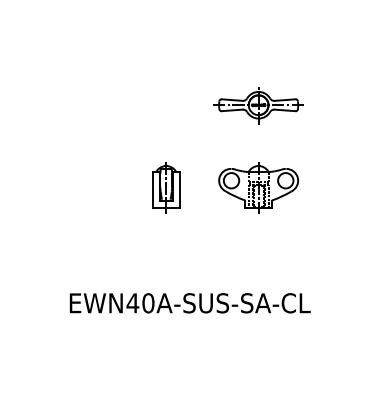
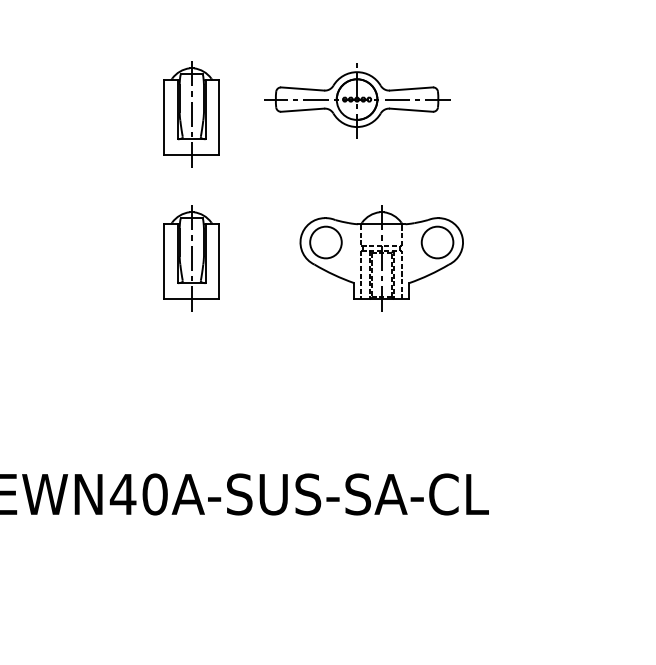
part: (258, 105) -> (356, 100), moved
part: (166, 117) -> (192, 112), added

